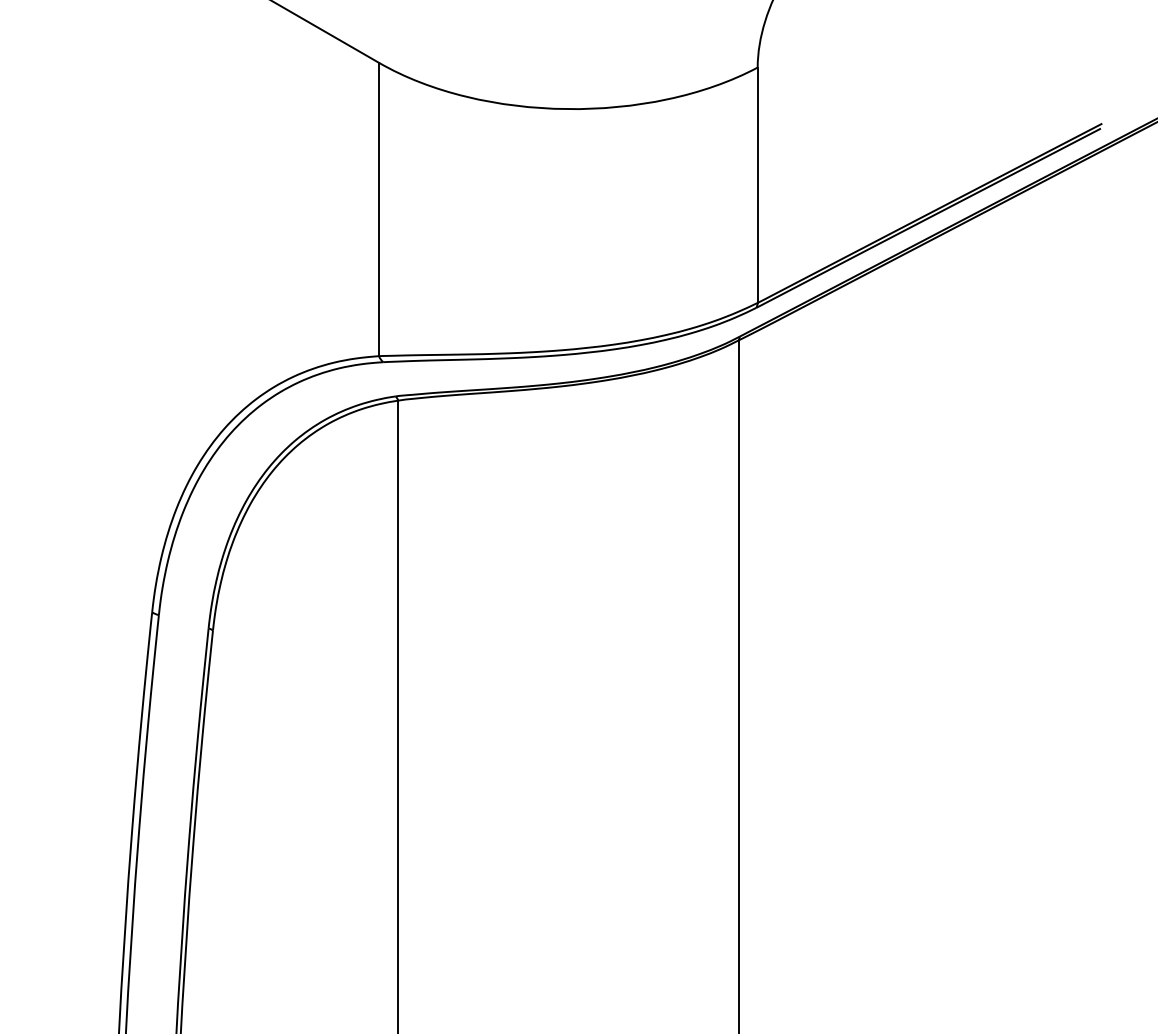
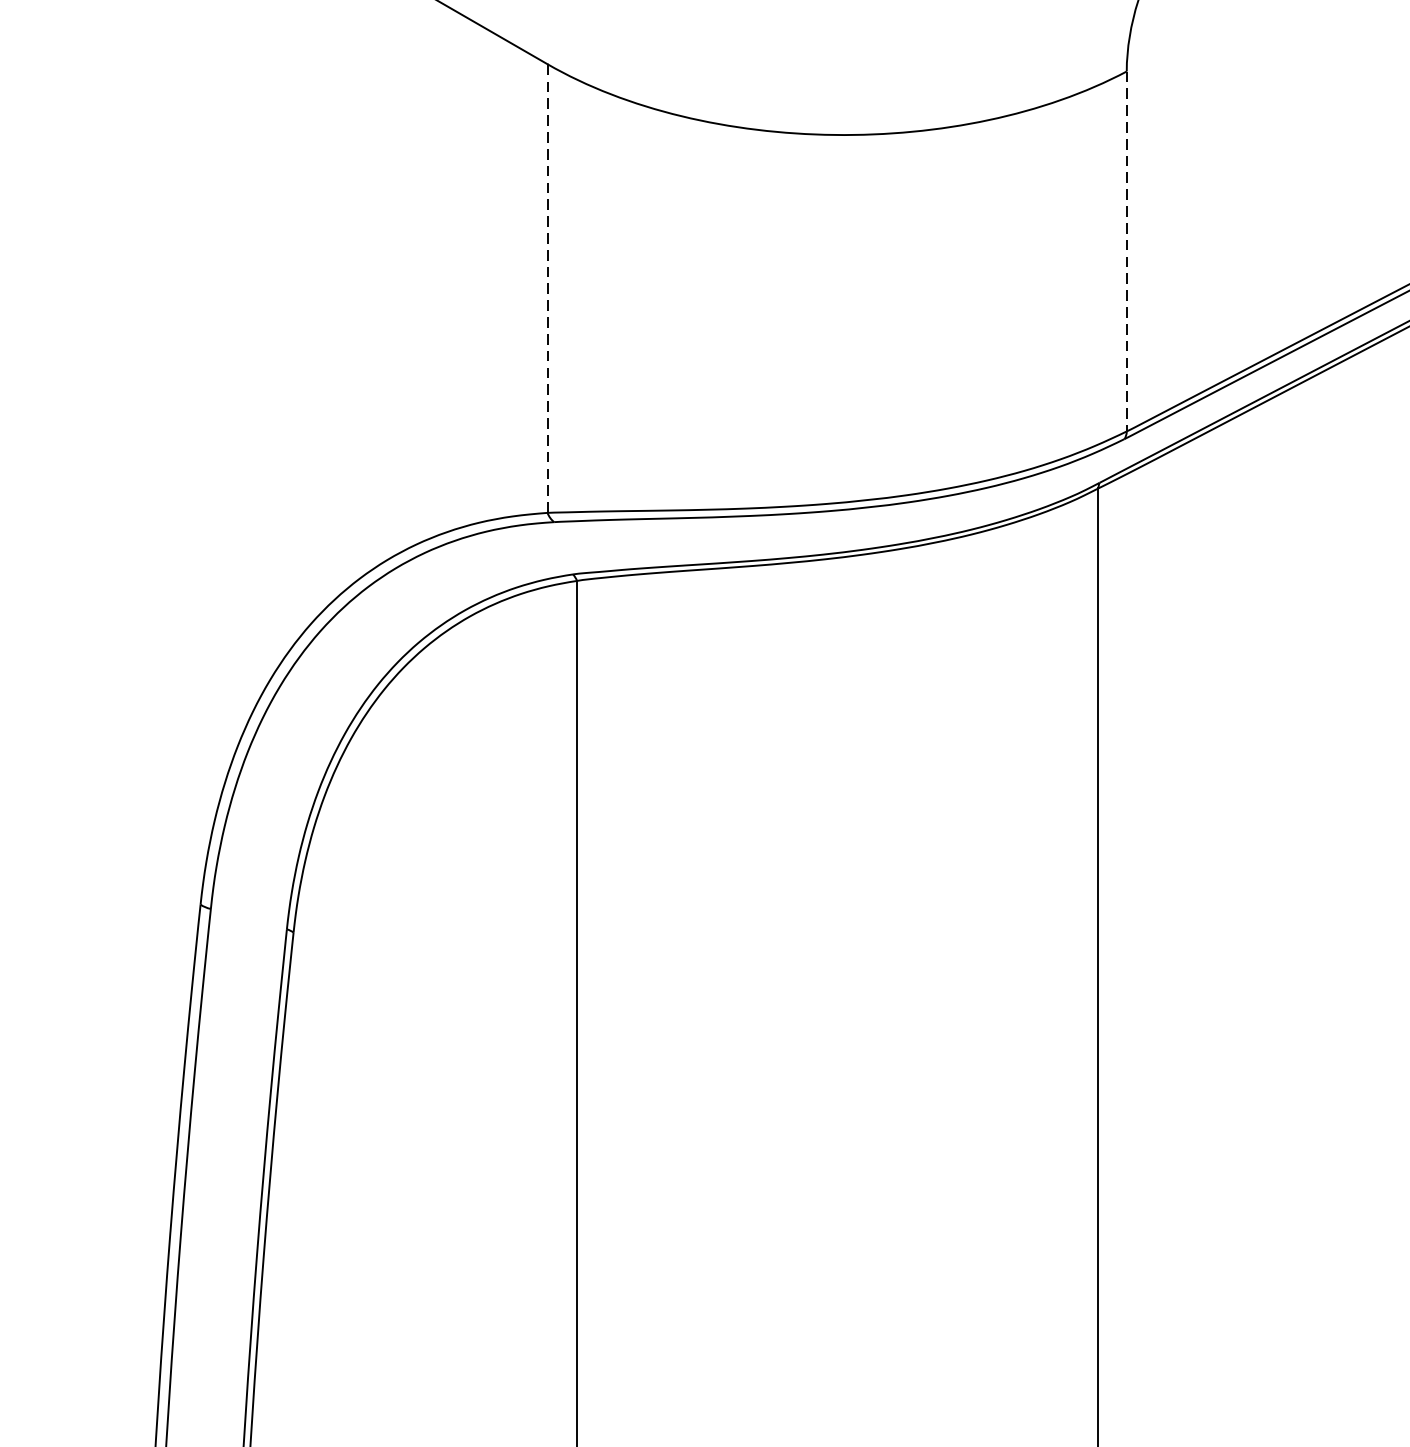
line: (757, 185) -> (1126, 251), solid -> dashed
line: (378, 209) -> (546, 288), solid -> dashed

